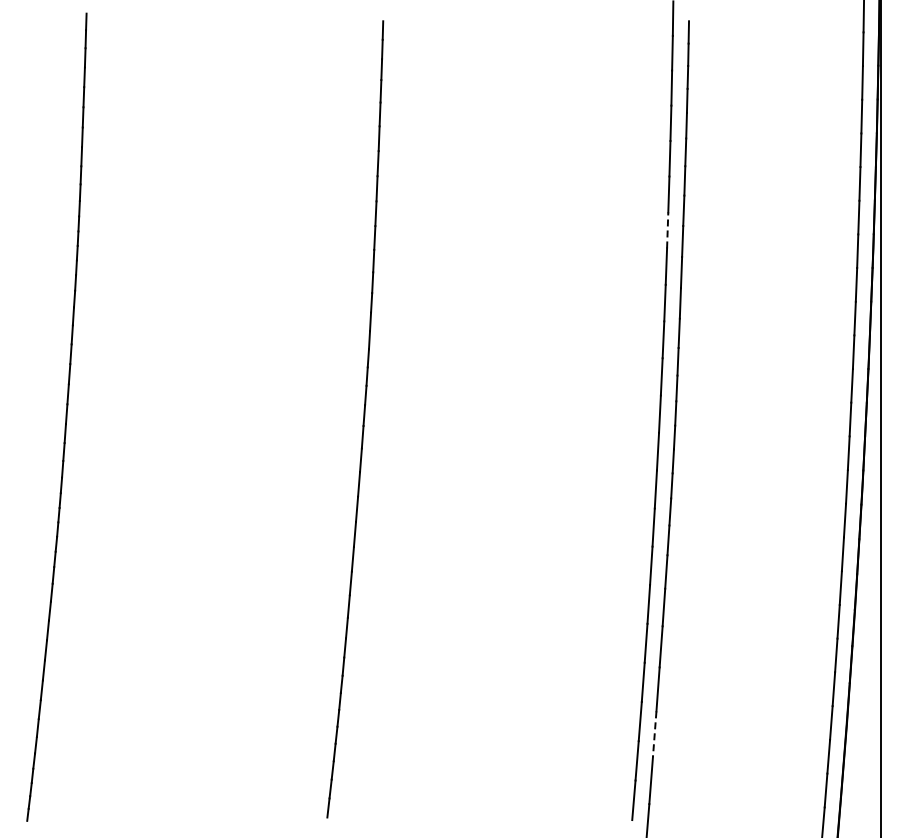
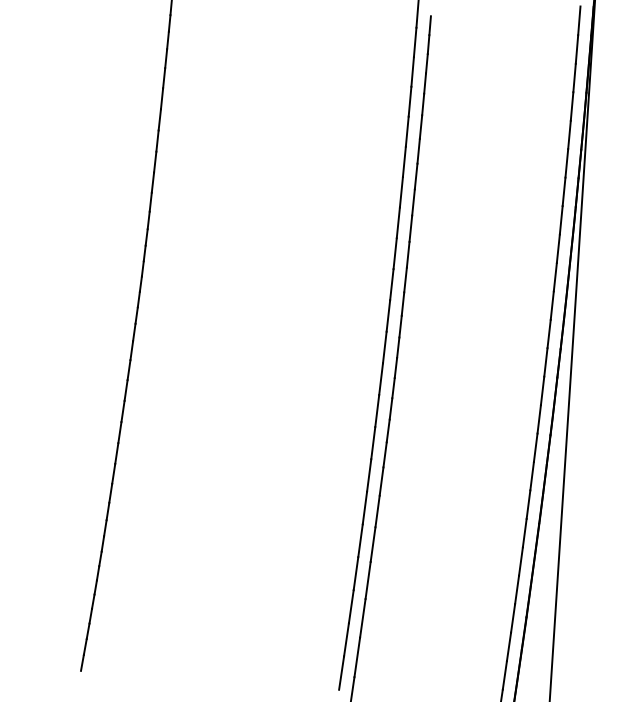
line: (667, 229) -> (401, 191), dashed -> solid
line: (654, 734) -> (362, 618), dashed -> solid

